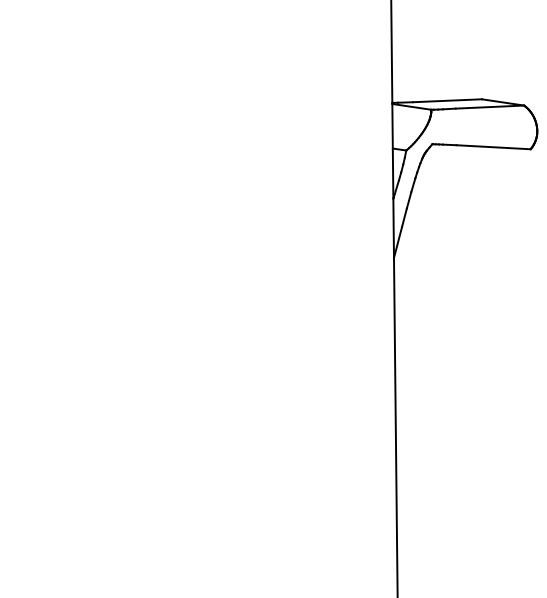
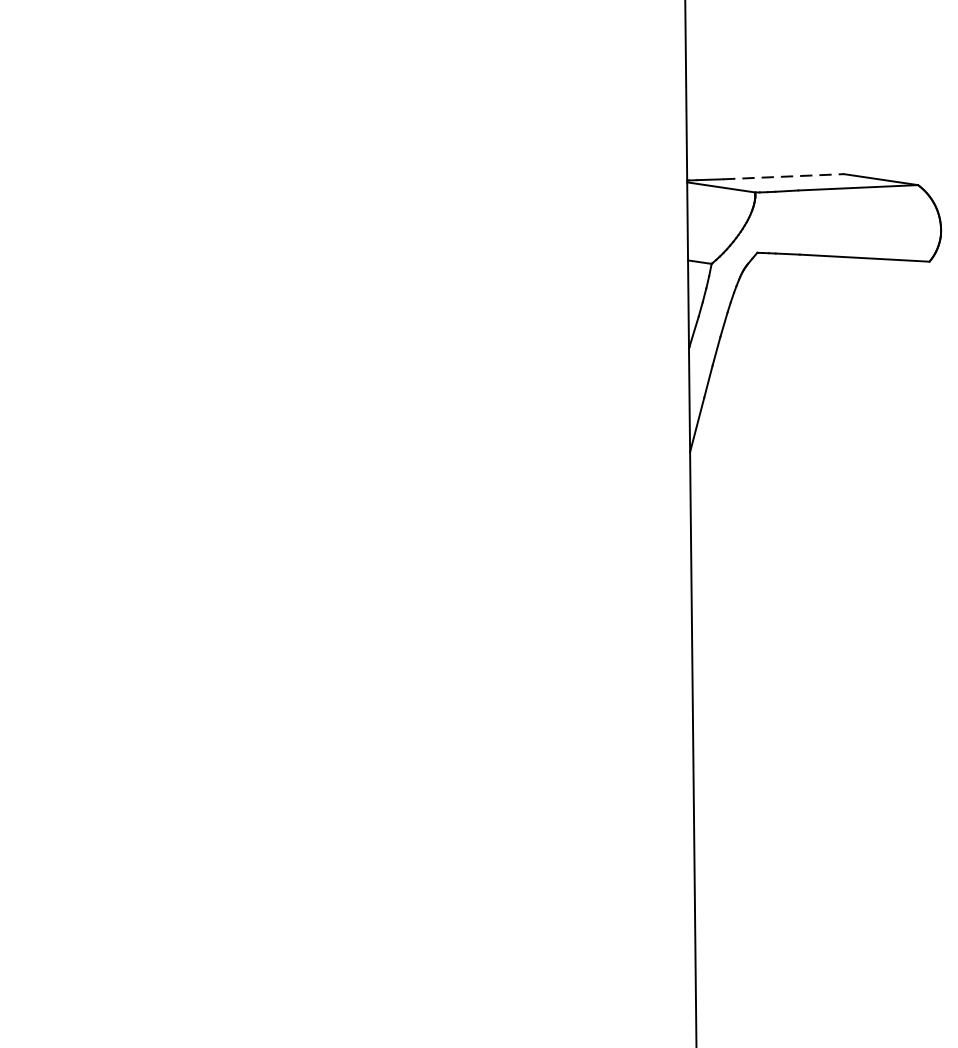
line: (447, 100) -> (783, 176), solid -> dashed

